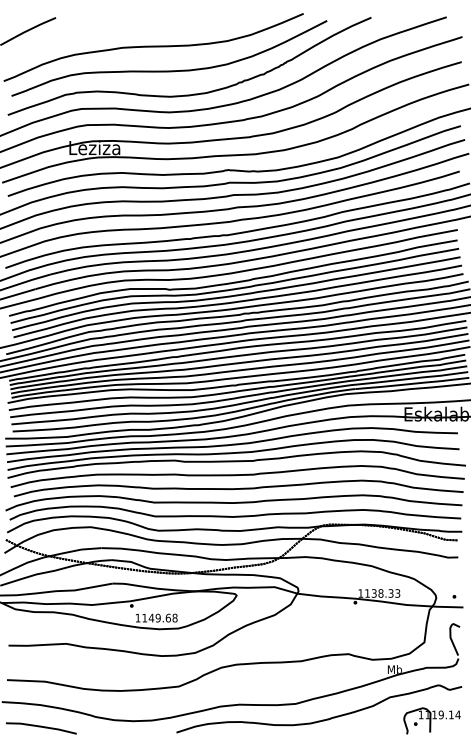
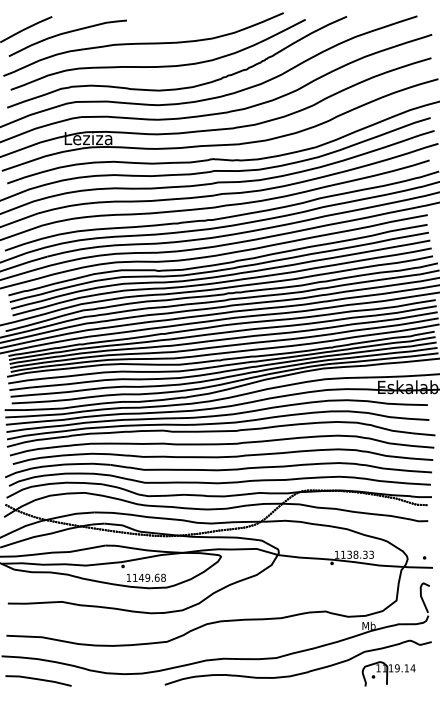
curve: (72, 35) -> (67, 33), added
part: (431, 720) -> (388, 673), moved

